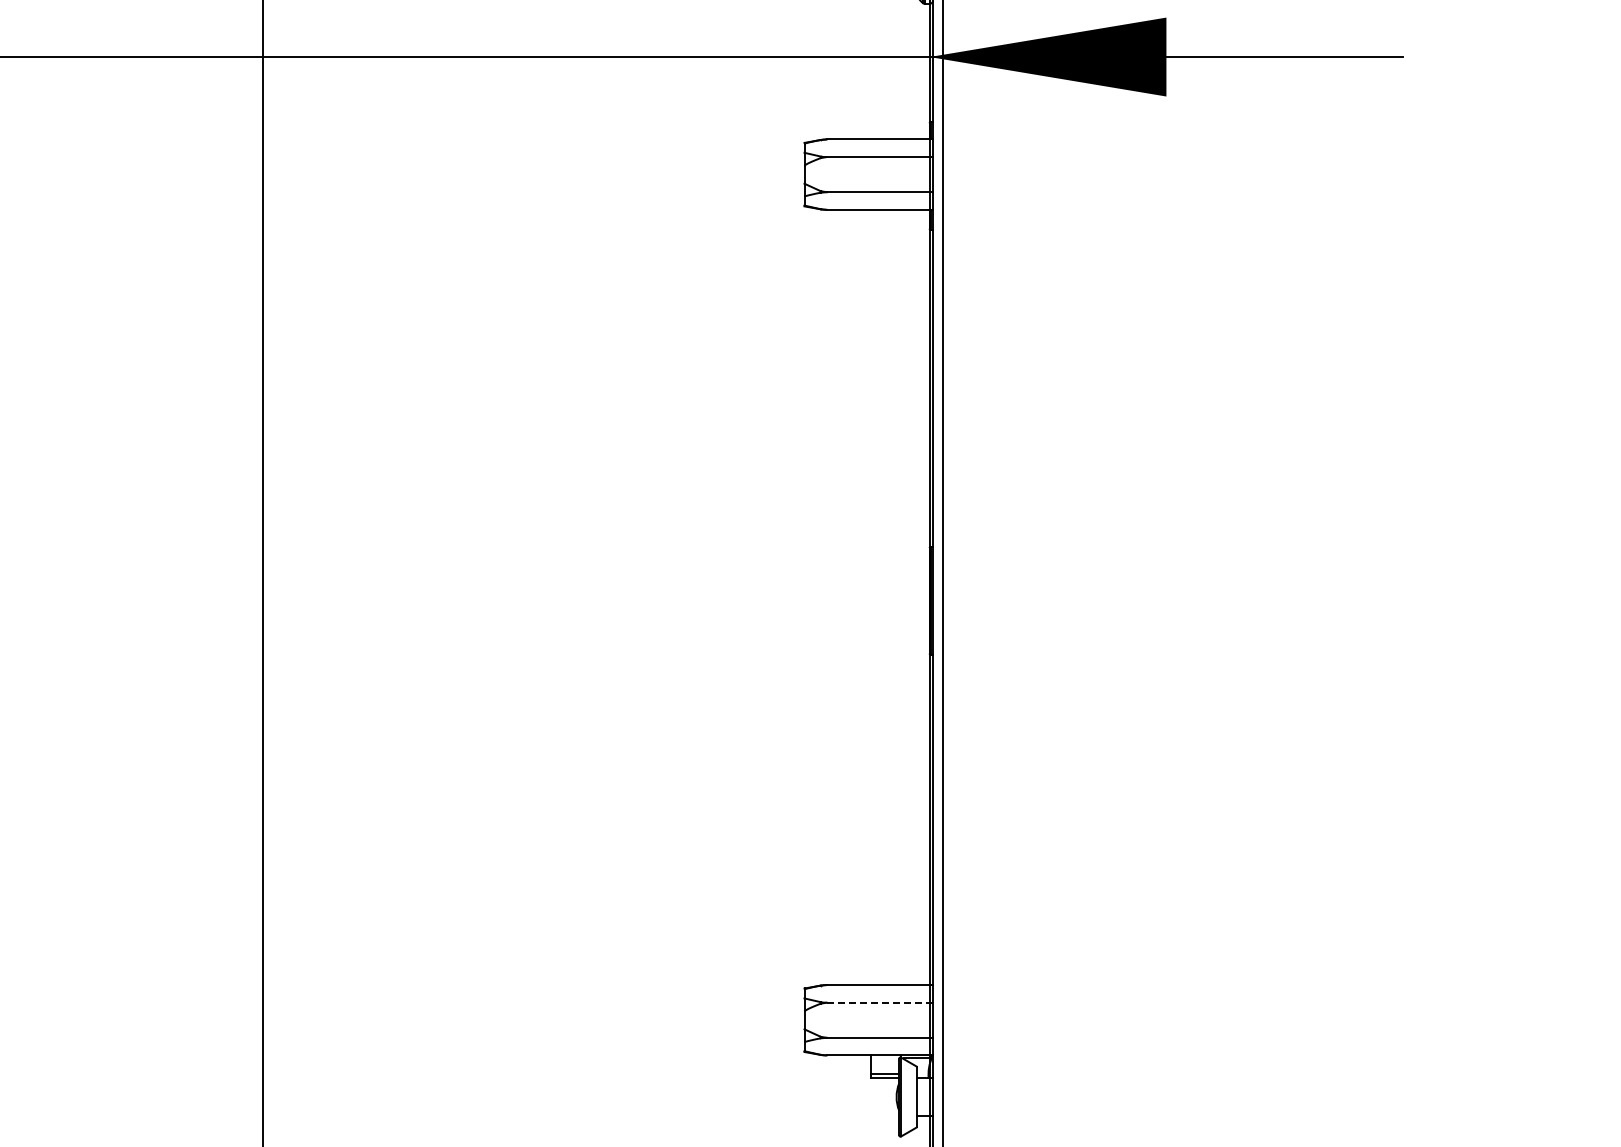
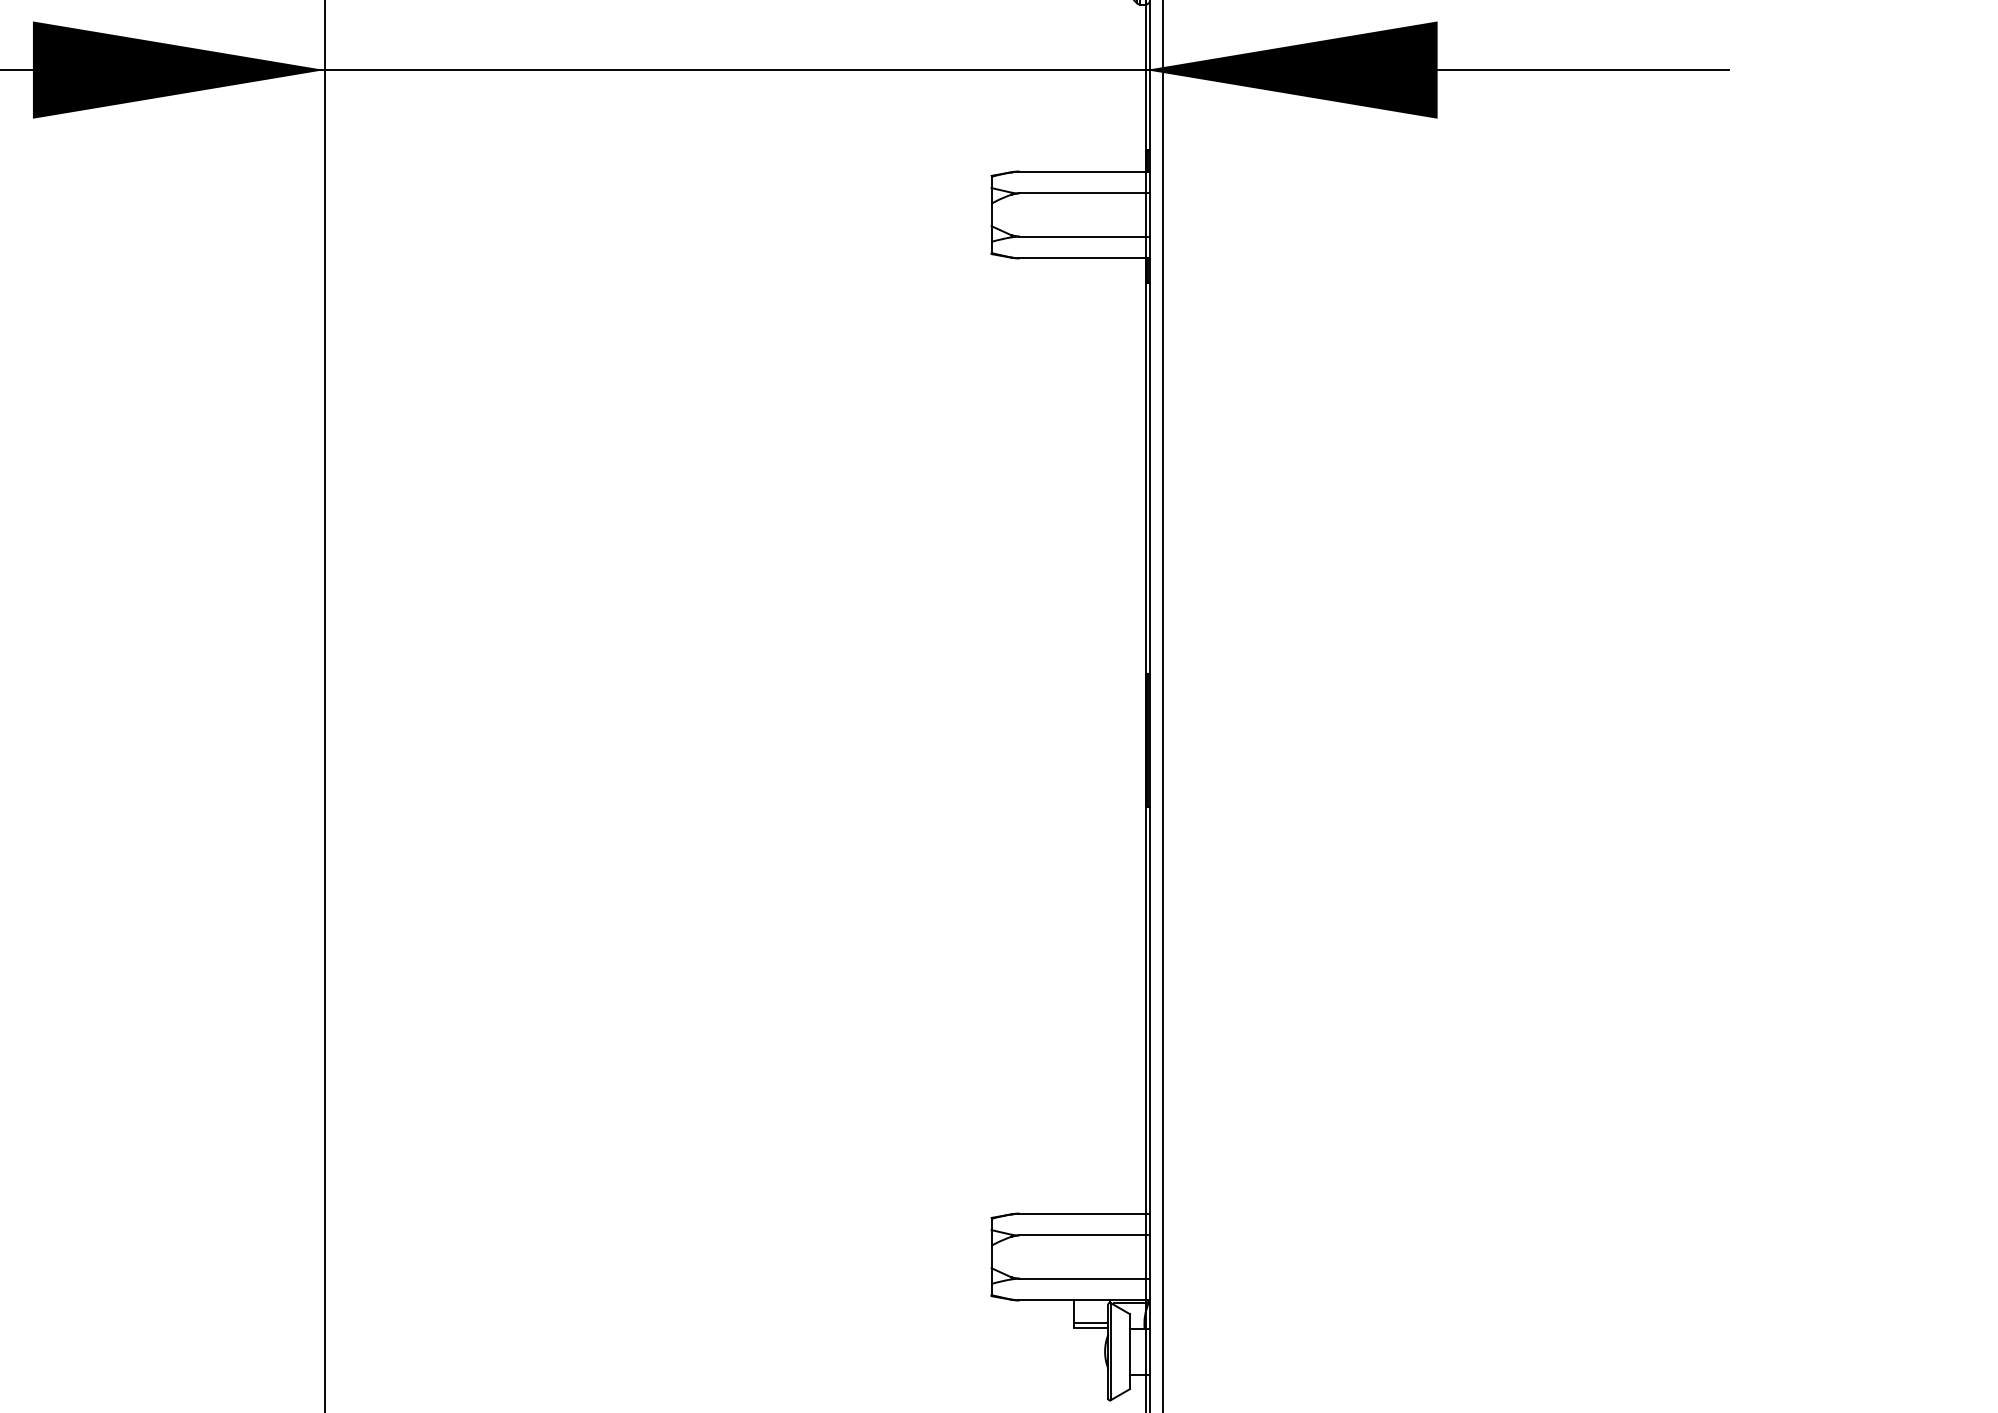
fill: (144, 56) -> (178, 69), added
line: (880, 1002) -> (1085, 1235), dashed -> solid

